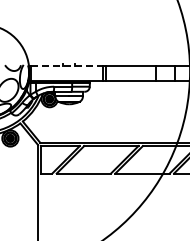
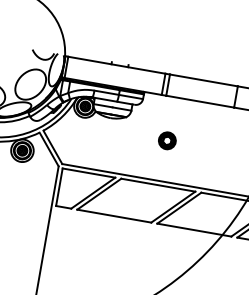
line: (66, 65) -> (116, 64), dashed -> solid
part: (112, 113) -> (167, 141), added

